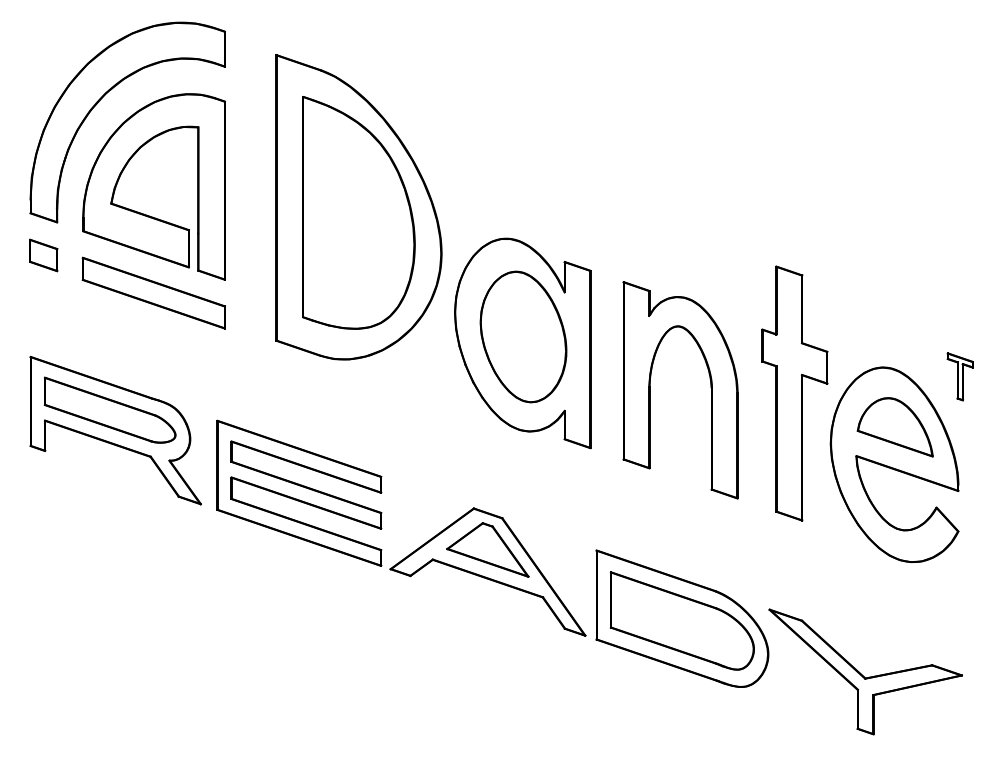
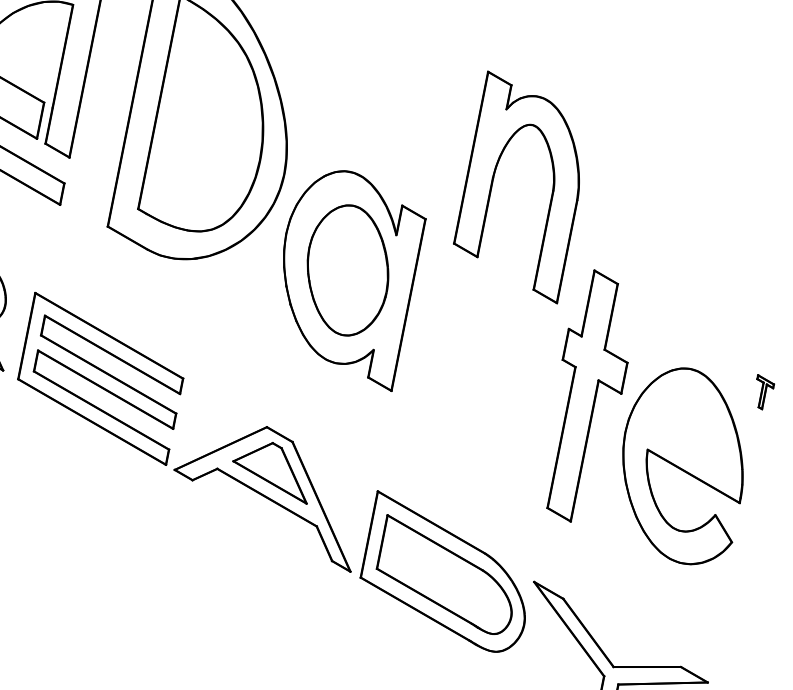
part: (959, 376) -> (762, 392), size x0.7
part: (650, 390) -> (493, 181), moved
part: (794, 393) -> (587, 396), moved
part: (894, 427) -> (690, 429), removed

